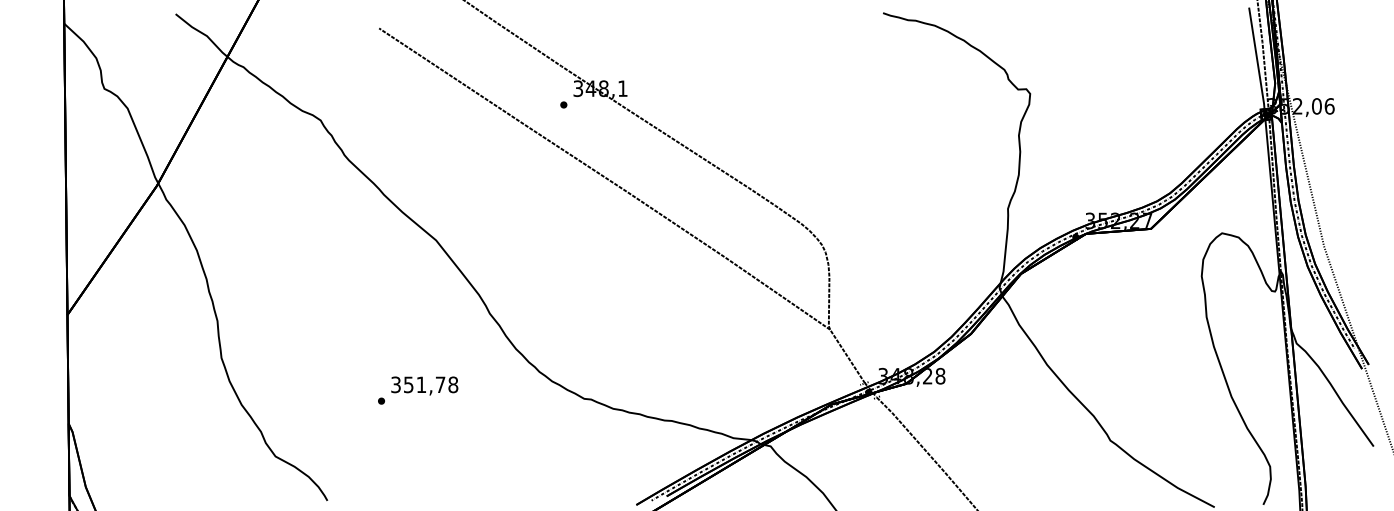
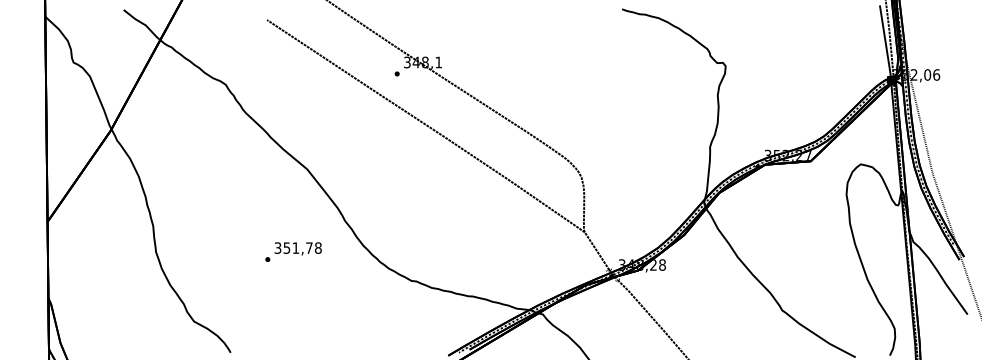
text: (418, 389) -> (293, 251), moved

